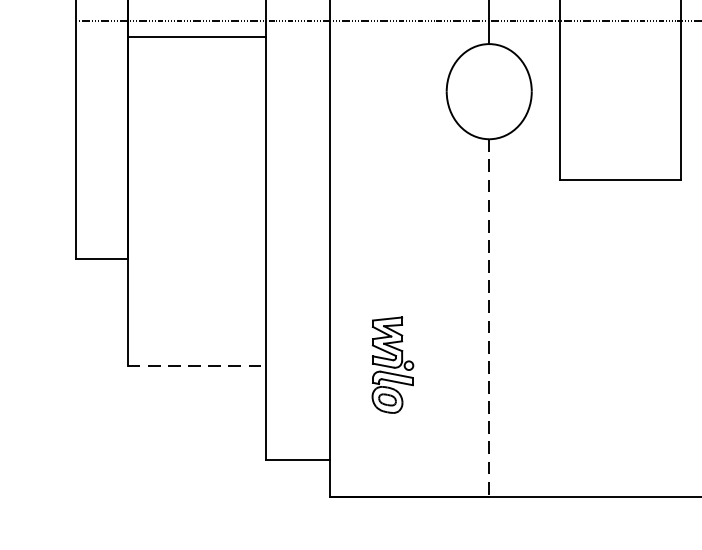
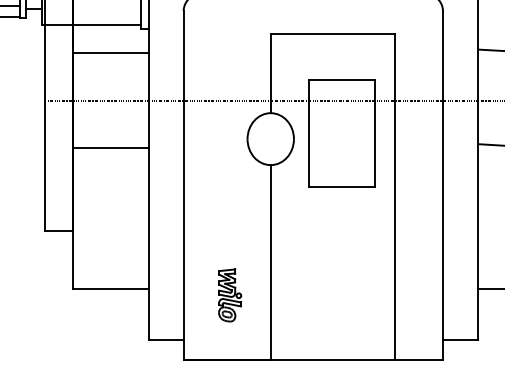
line: (195, 37) -> (110, 148), moved
line: (488, 317) -> (270, 262), dashed -> solid
part: (393, 365) -> (230, 295), moved
line: (197, 367) -> (111, 289), dashed -> solid

